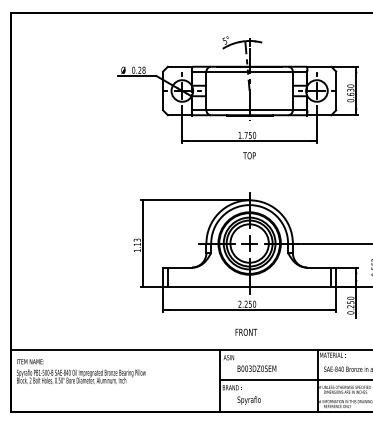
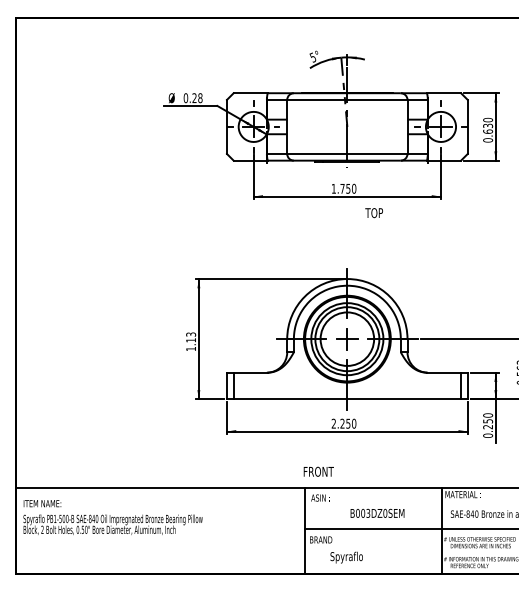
text: (249, 156) -> (373, 213), moved
text: (246, 332) -> (318, 471), moved
text: (256, 368) -> (377, 512), moved

